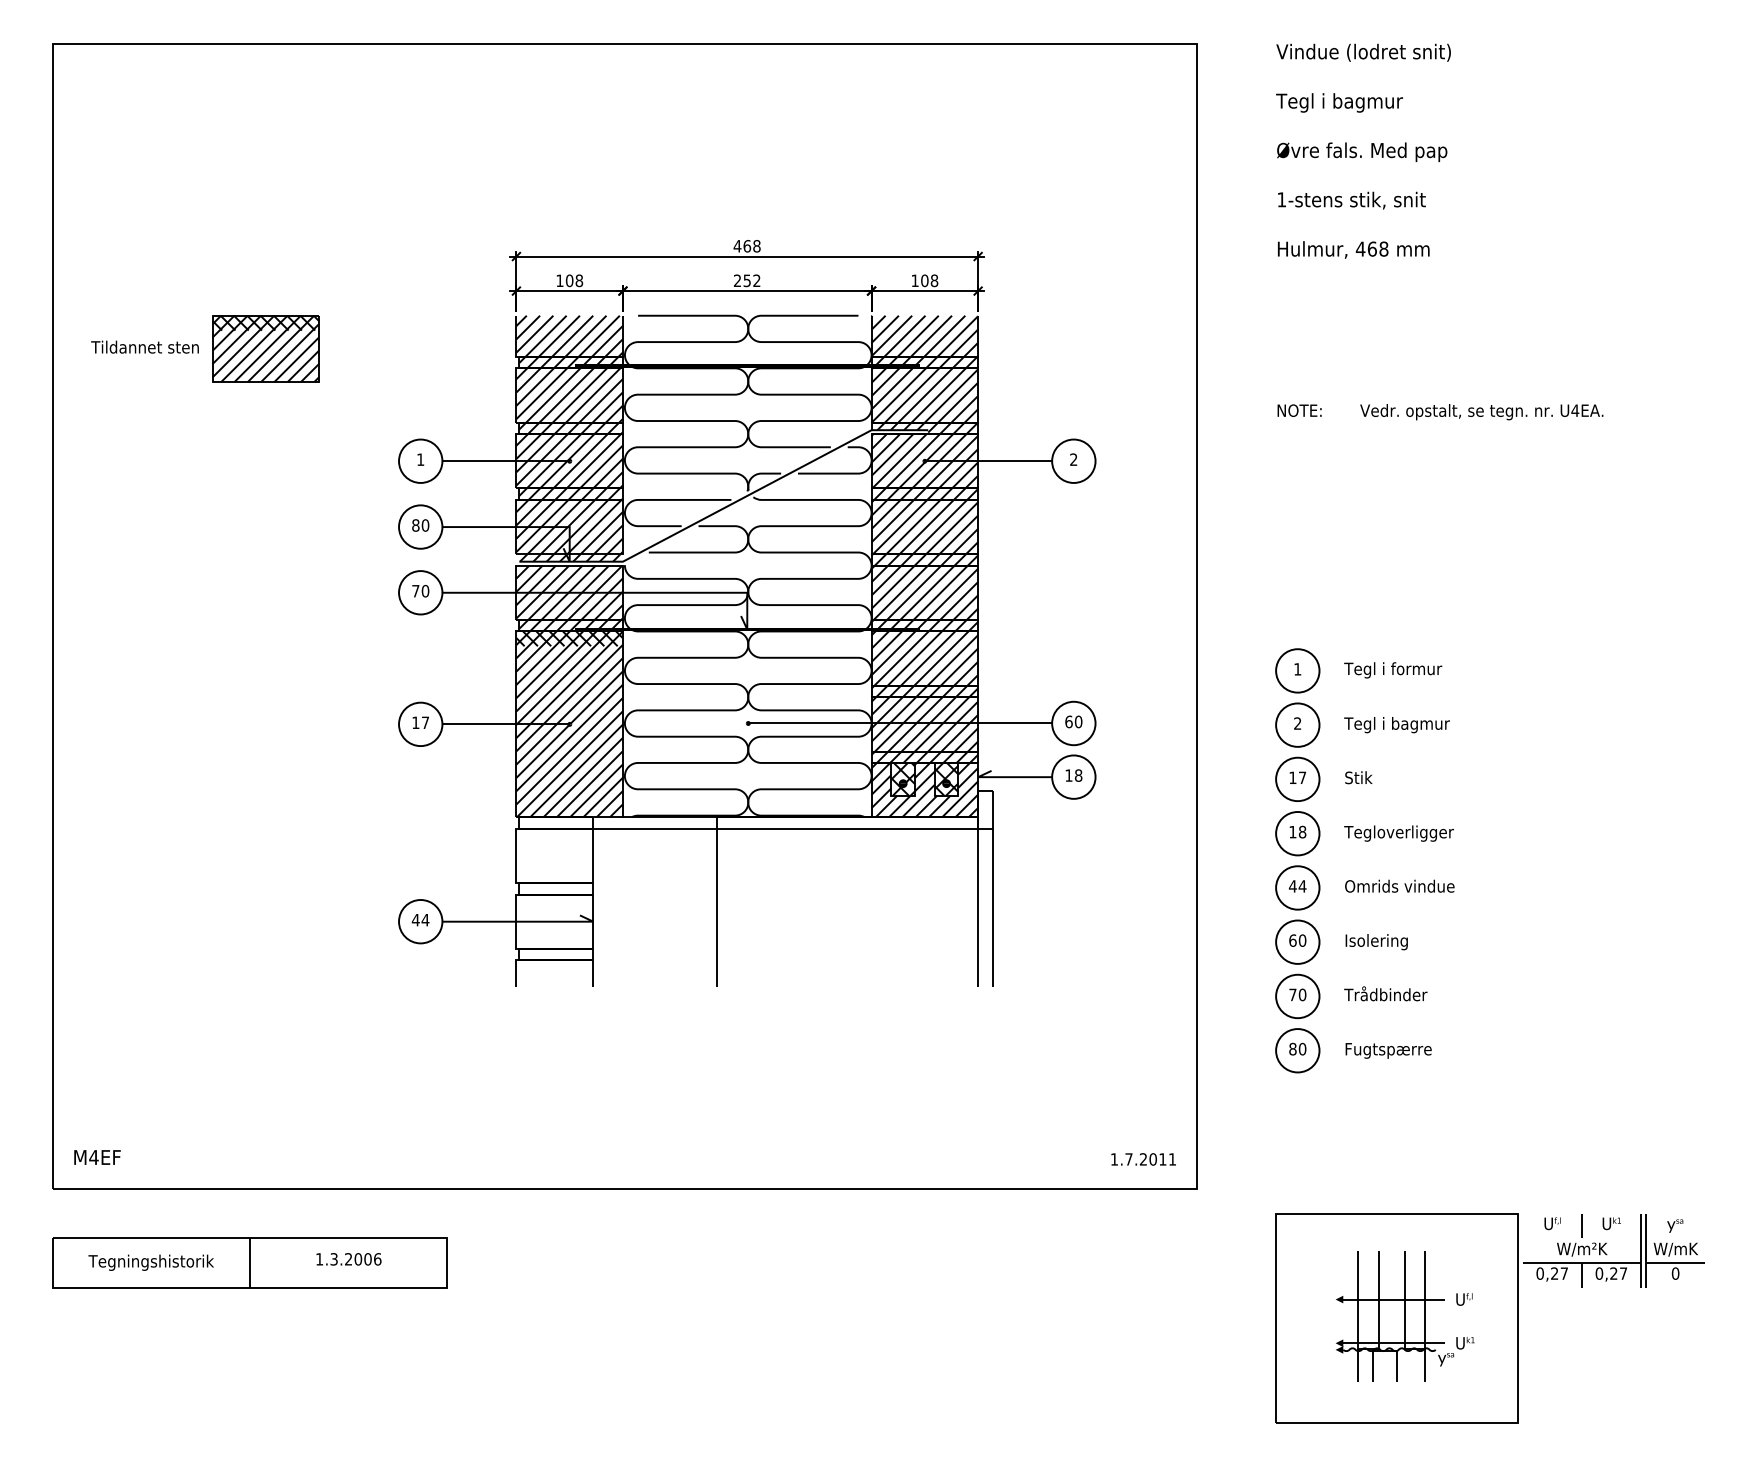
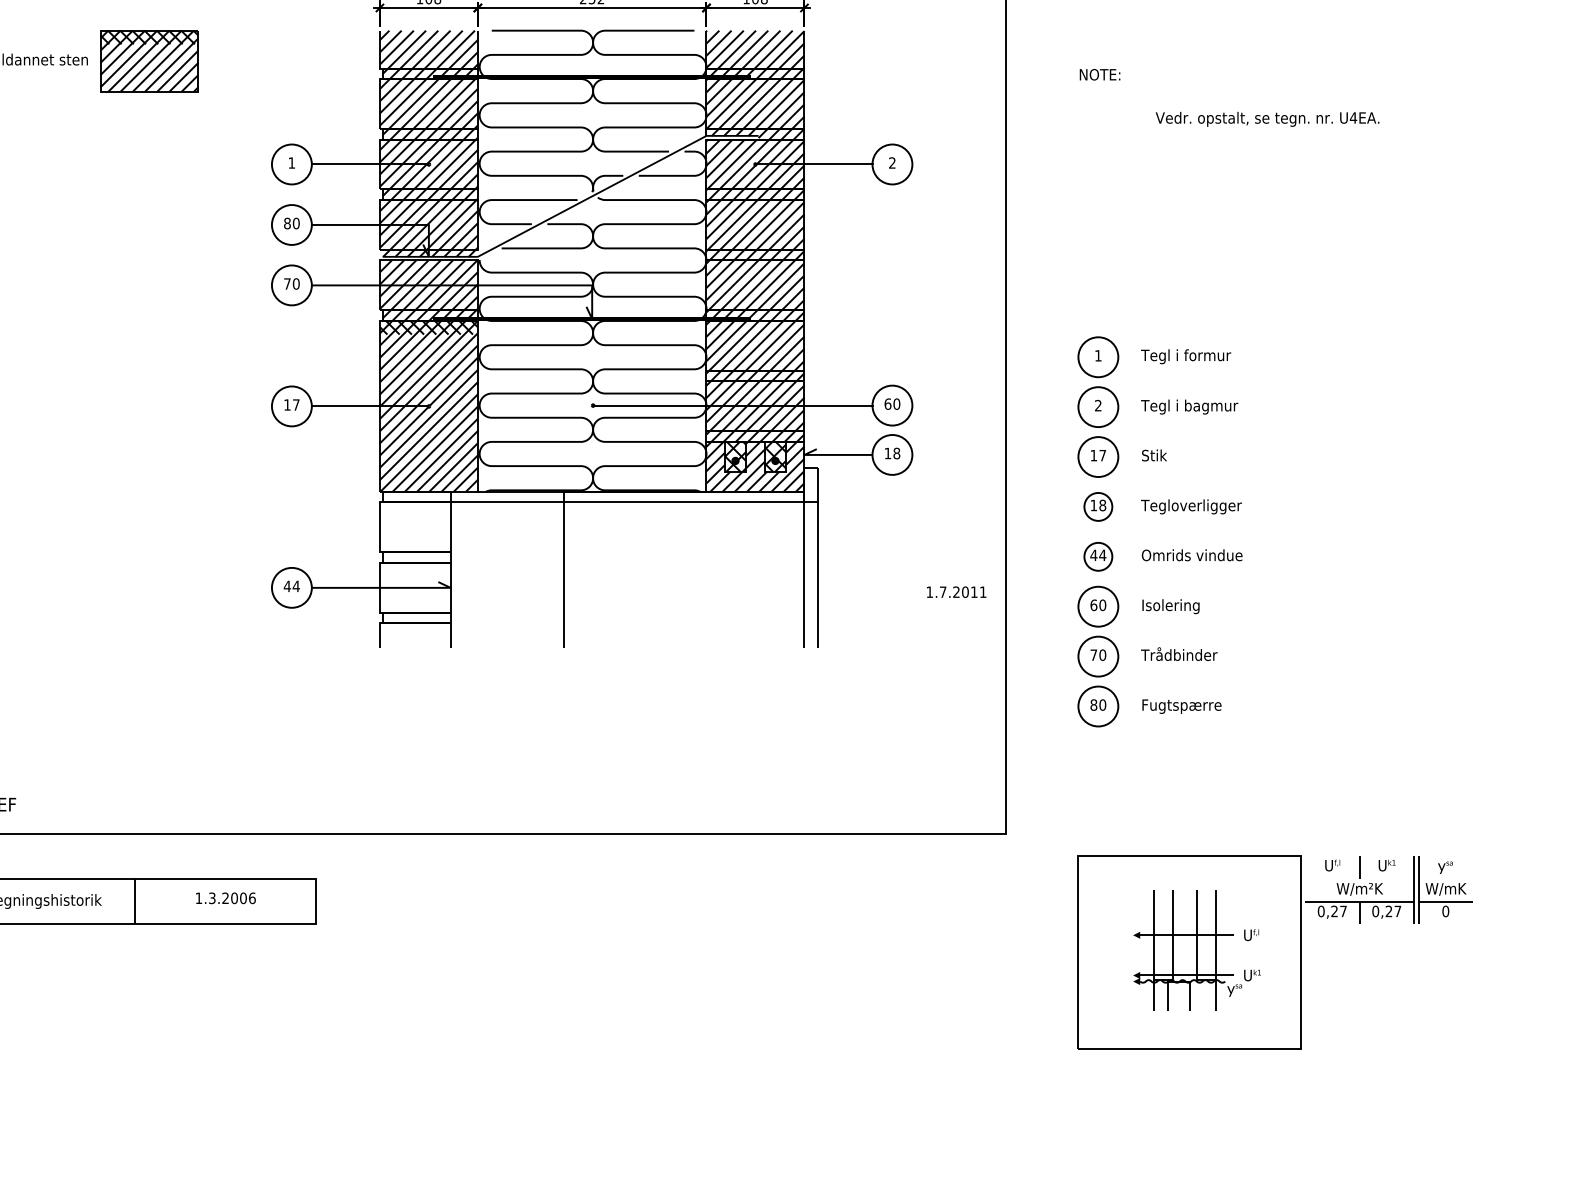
text: (1299, 410) -> (1099, 74), moved
circle: (1297, 833) -> (1098, 506), size x0.7
circle: (1297, 887) -> (1098, 556), size x0.7
text: (1143, 1159) -> (956, 592), moved

